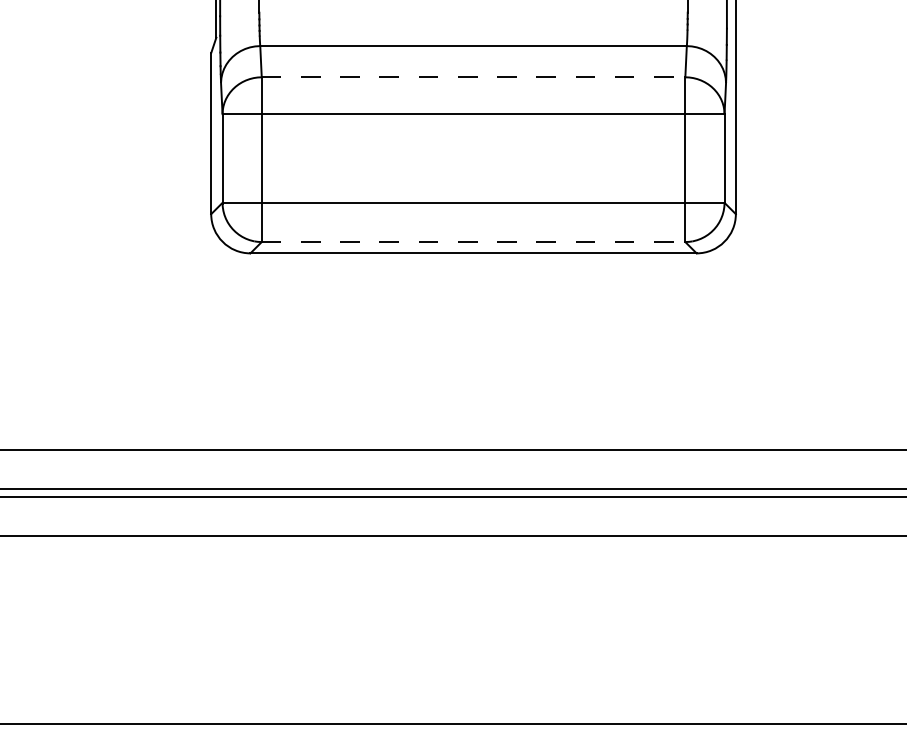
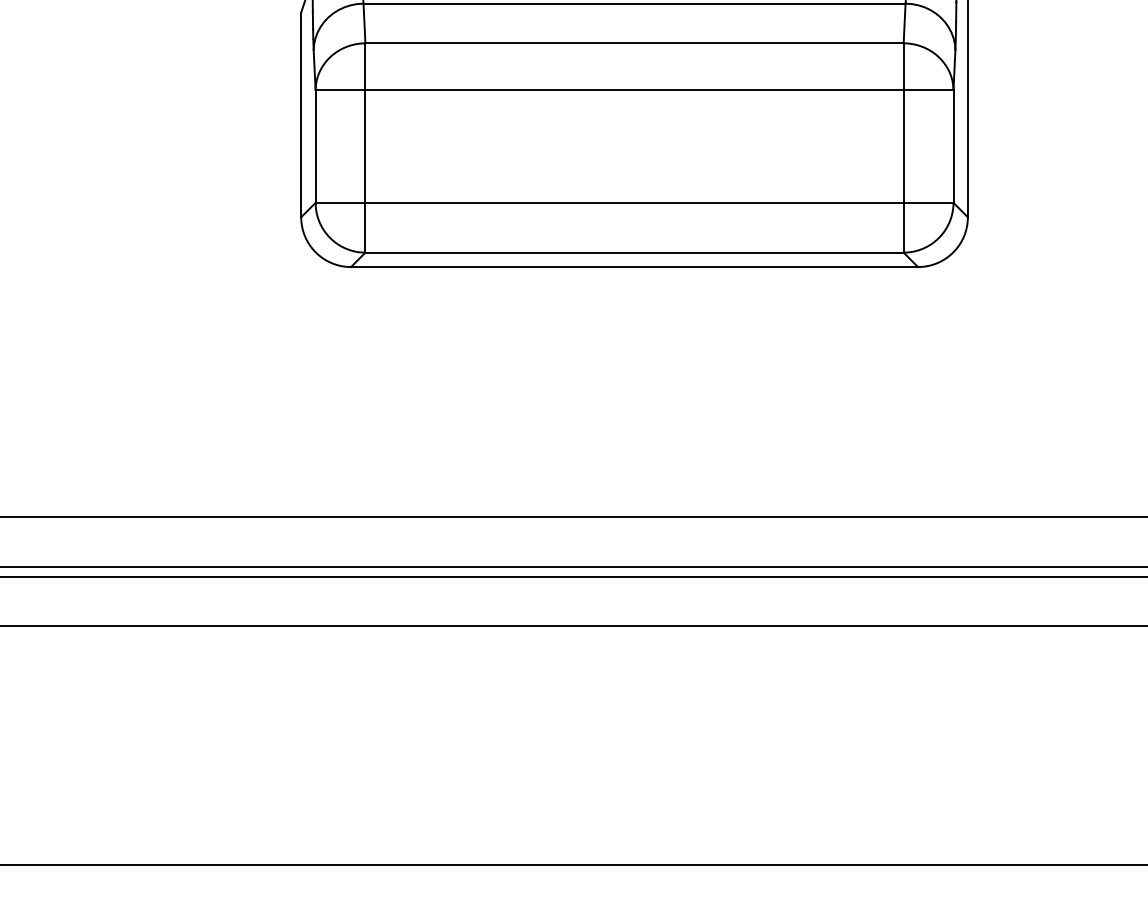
line: (473, 77) -> (634, 43), dashed -> solid
line: (473, 242) -> (634, 253), dashed -> solid

